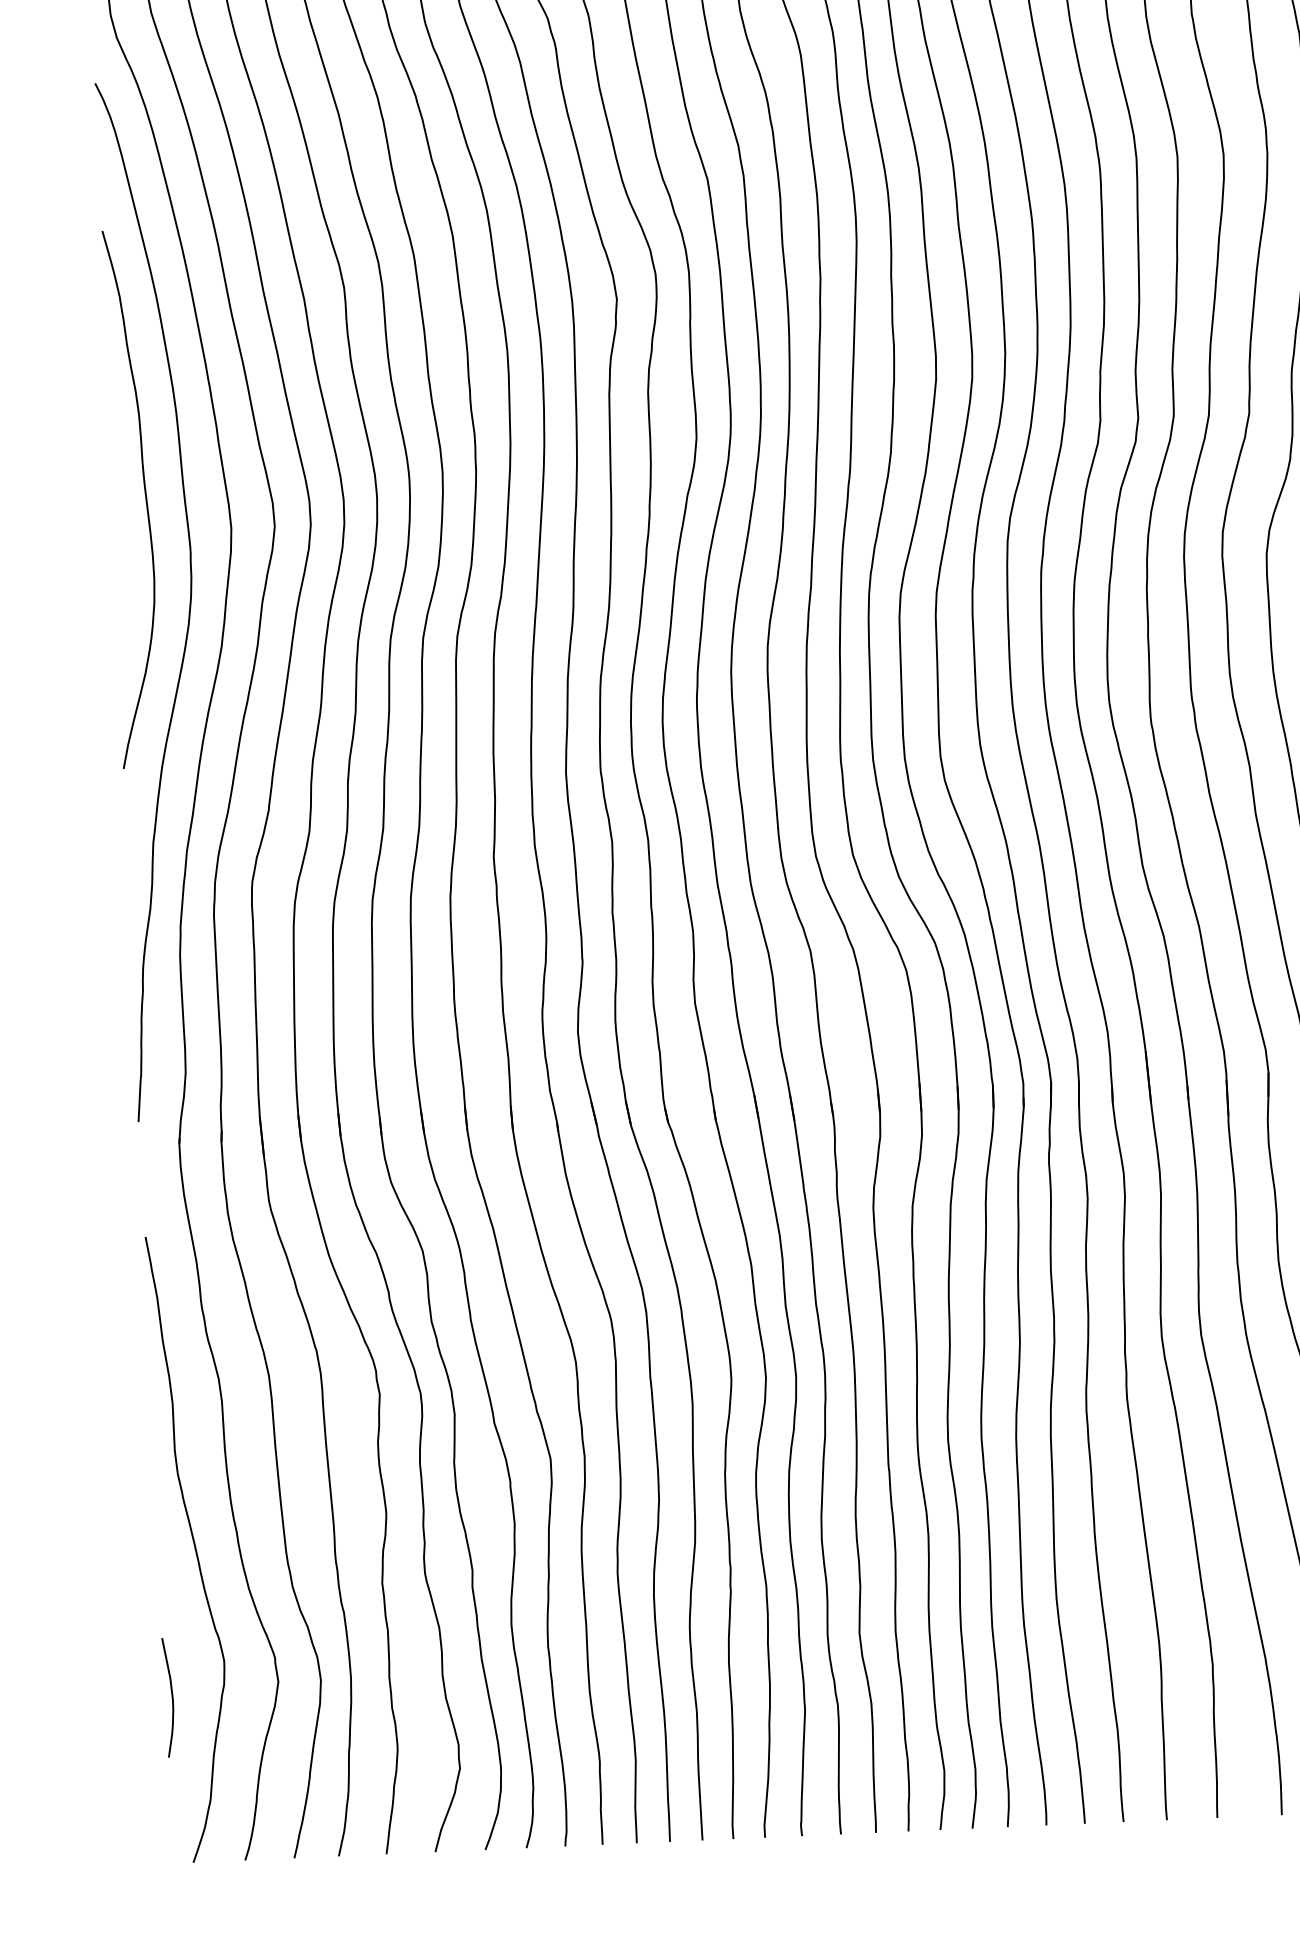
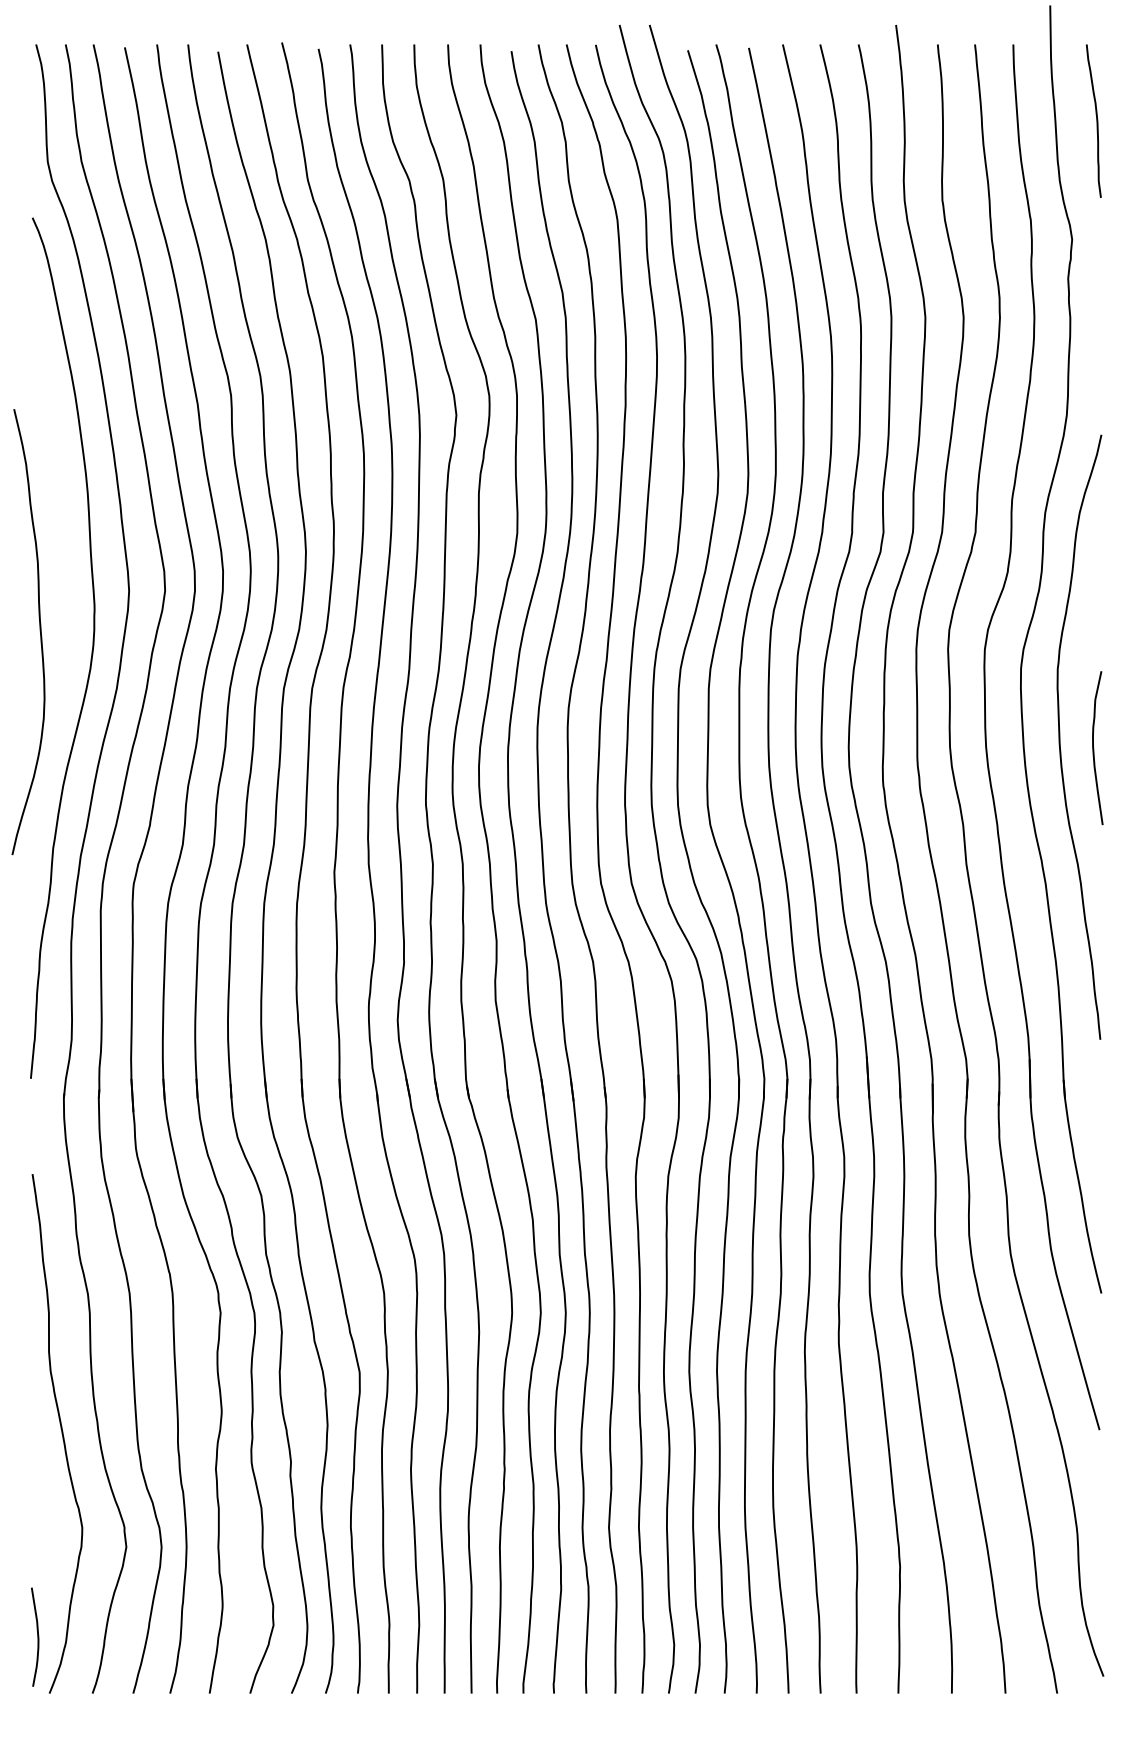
curve: (144, 497) -> (39, 631), moved
curve: (171, 1696) -> (37, 1636), moved

